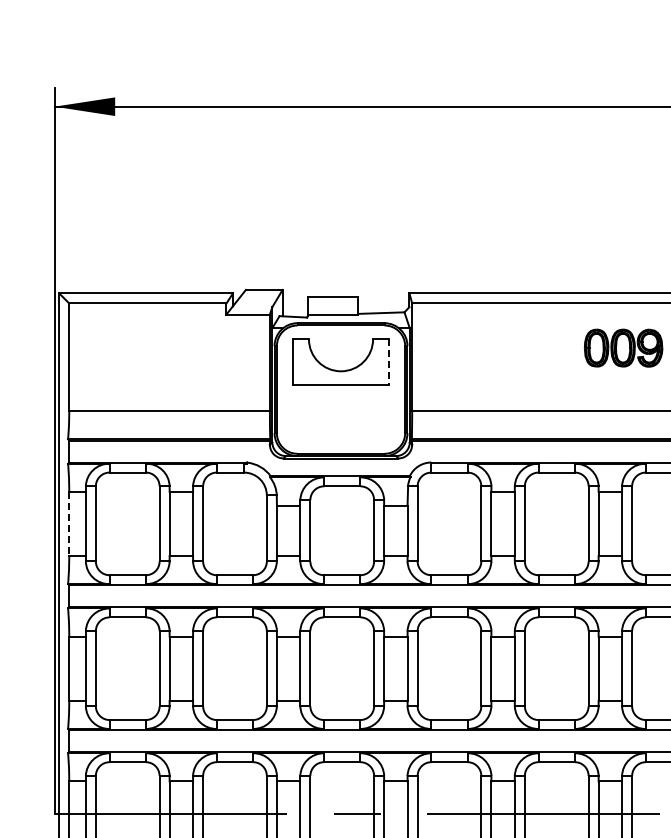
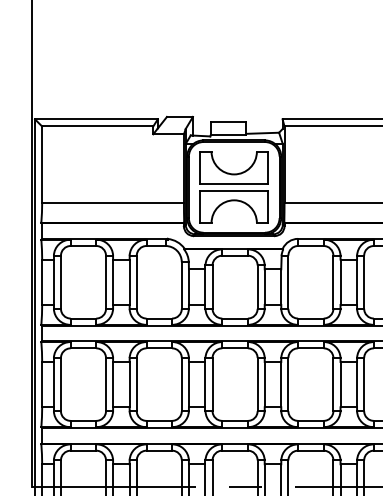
line: (389, 362) -> (268, 168), dashed -> solid
part: (340, 408) -> (233, 200), added
line: (69, 524) -> (42, 282), dashed -> solid

